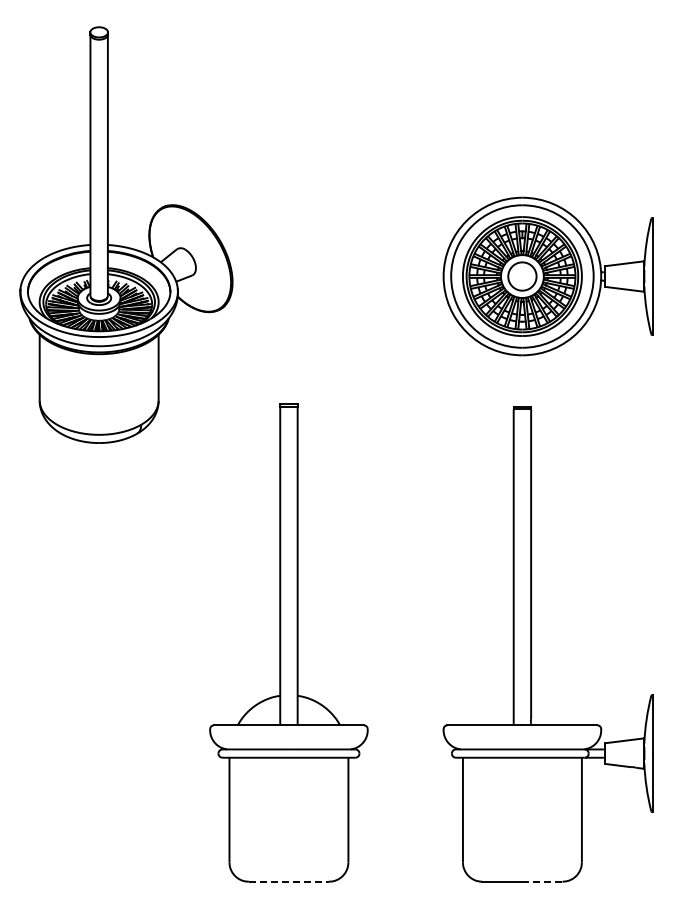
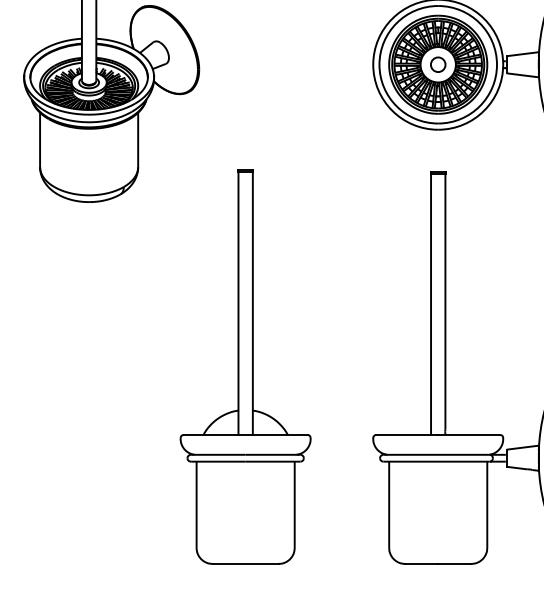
circle: (522, 276) -> (438, 64), size x0.62
line: (289, 881) -> (246, 563), dashed -> solid
line: (542, 881) -> (454, 563), dashed -> solid

